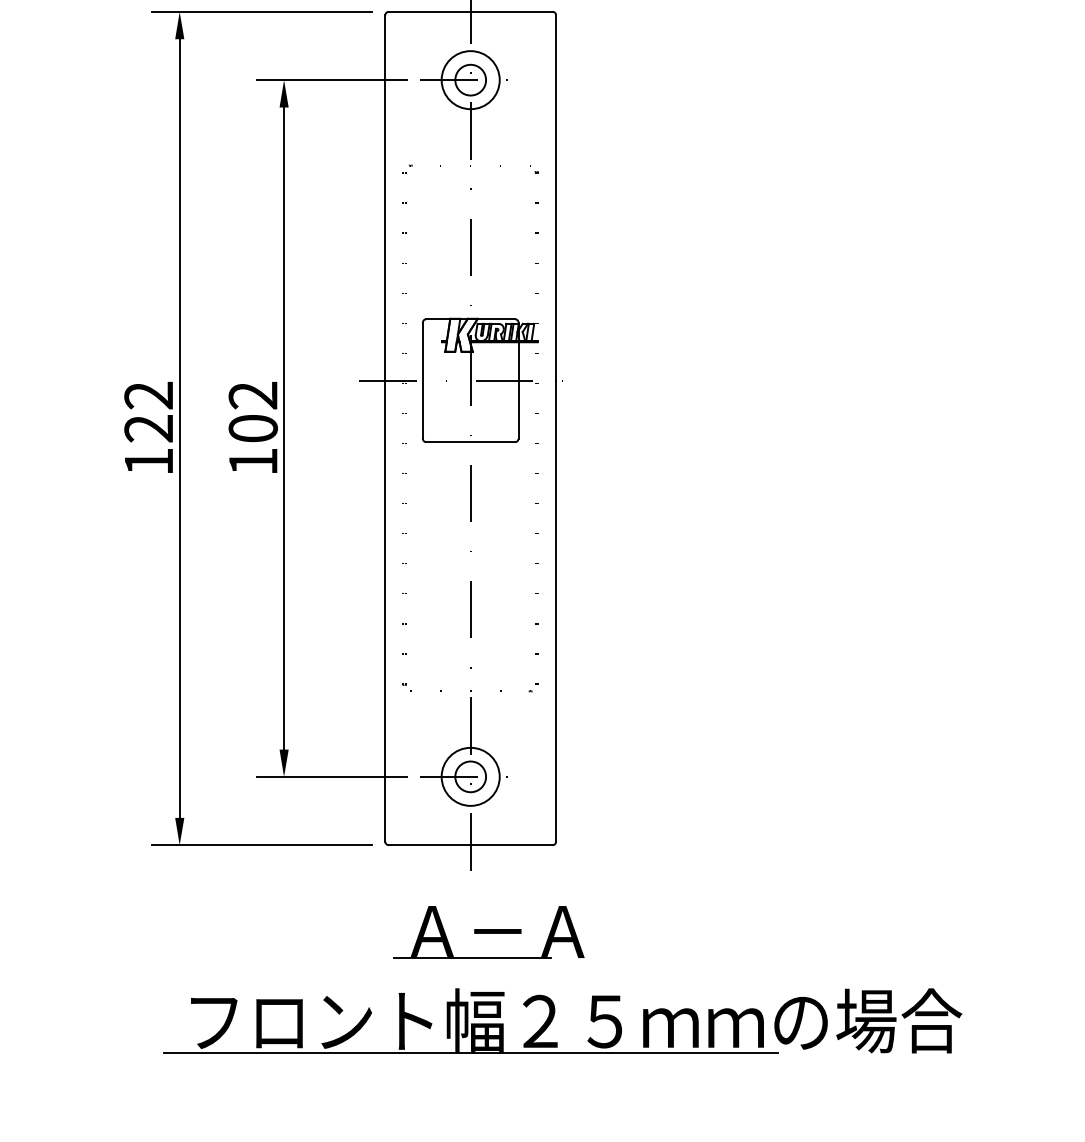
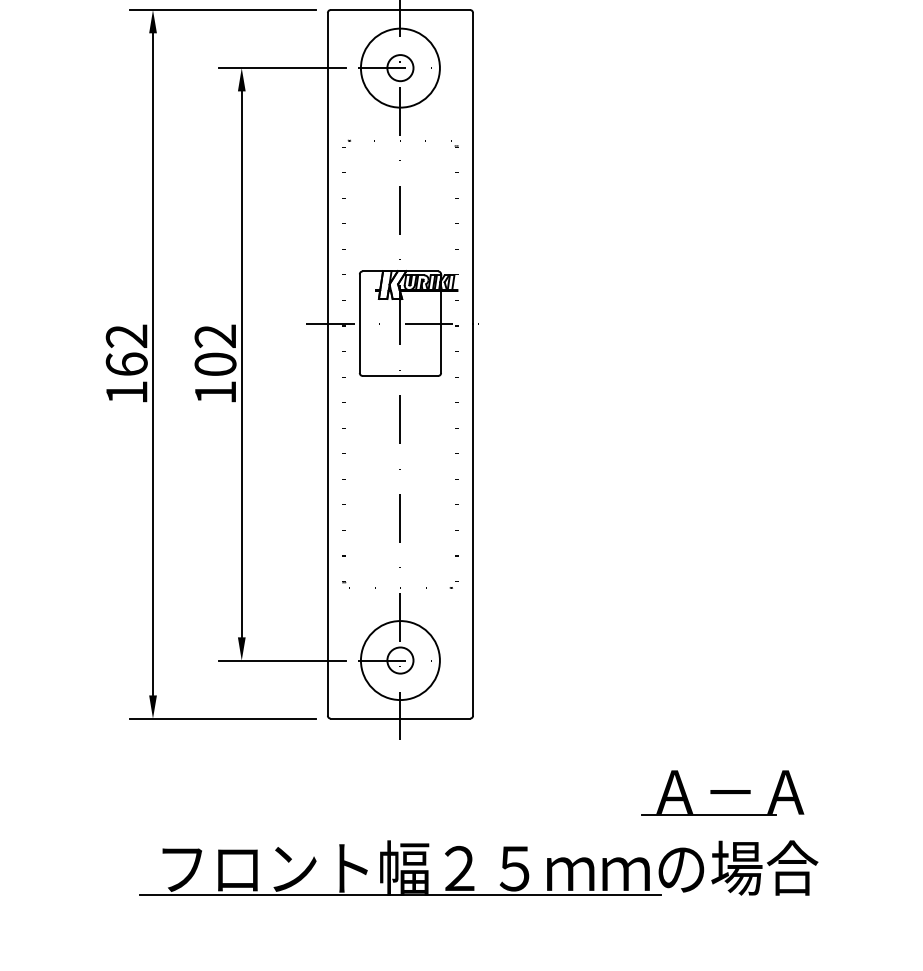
circle: (470, 79) -> (400, 67), size x1.6
text: (148, 428) -> (126, 364), 122 -> 162
circle: (470, 776) -> (400, 660), size x1.6
part: (488, 932) -> (722, 792), moved

